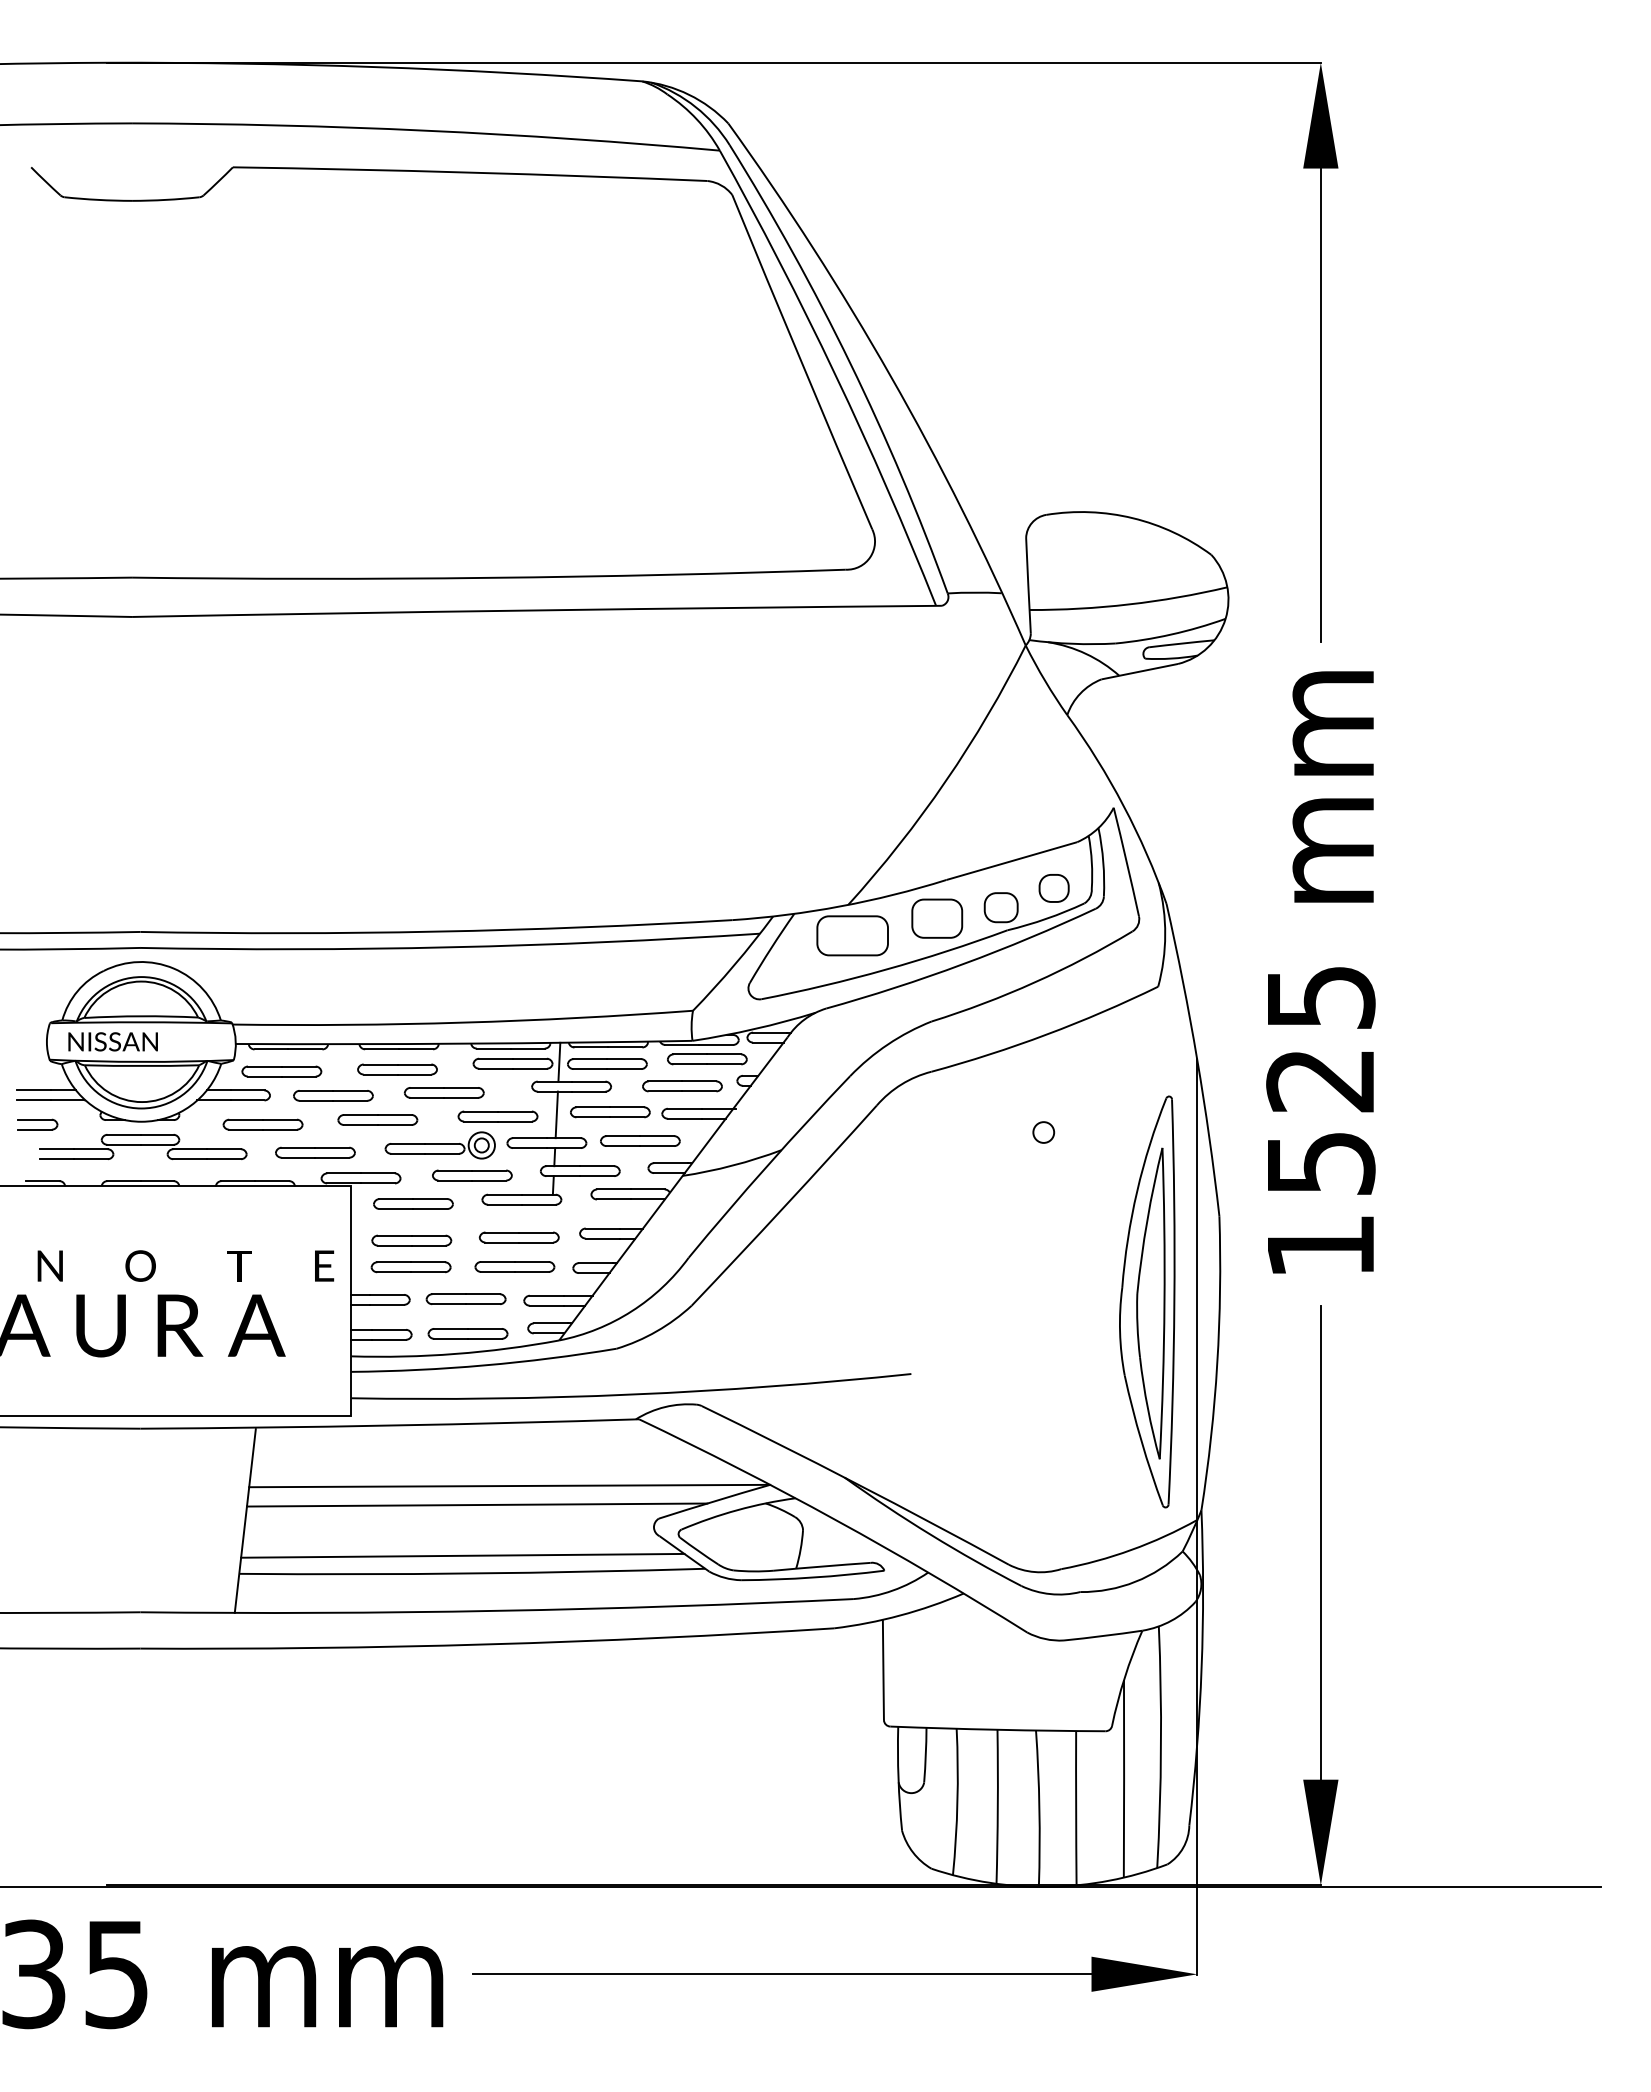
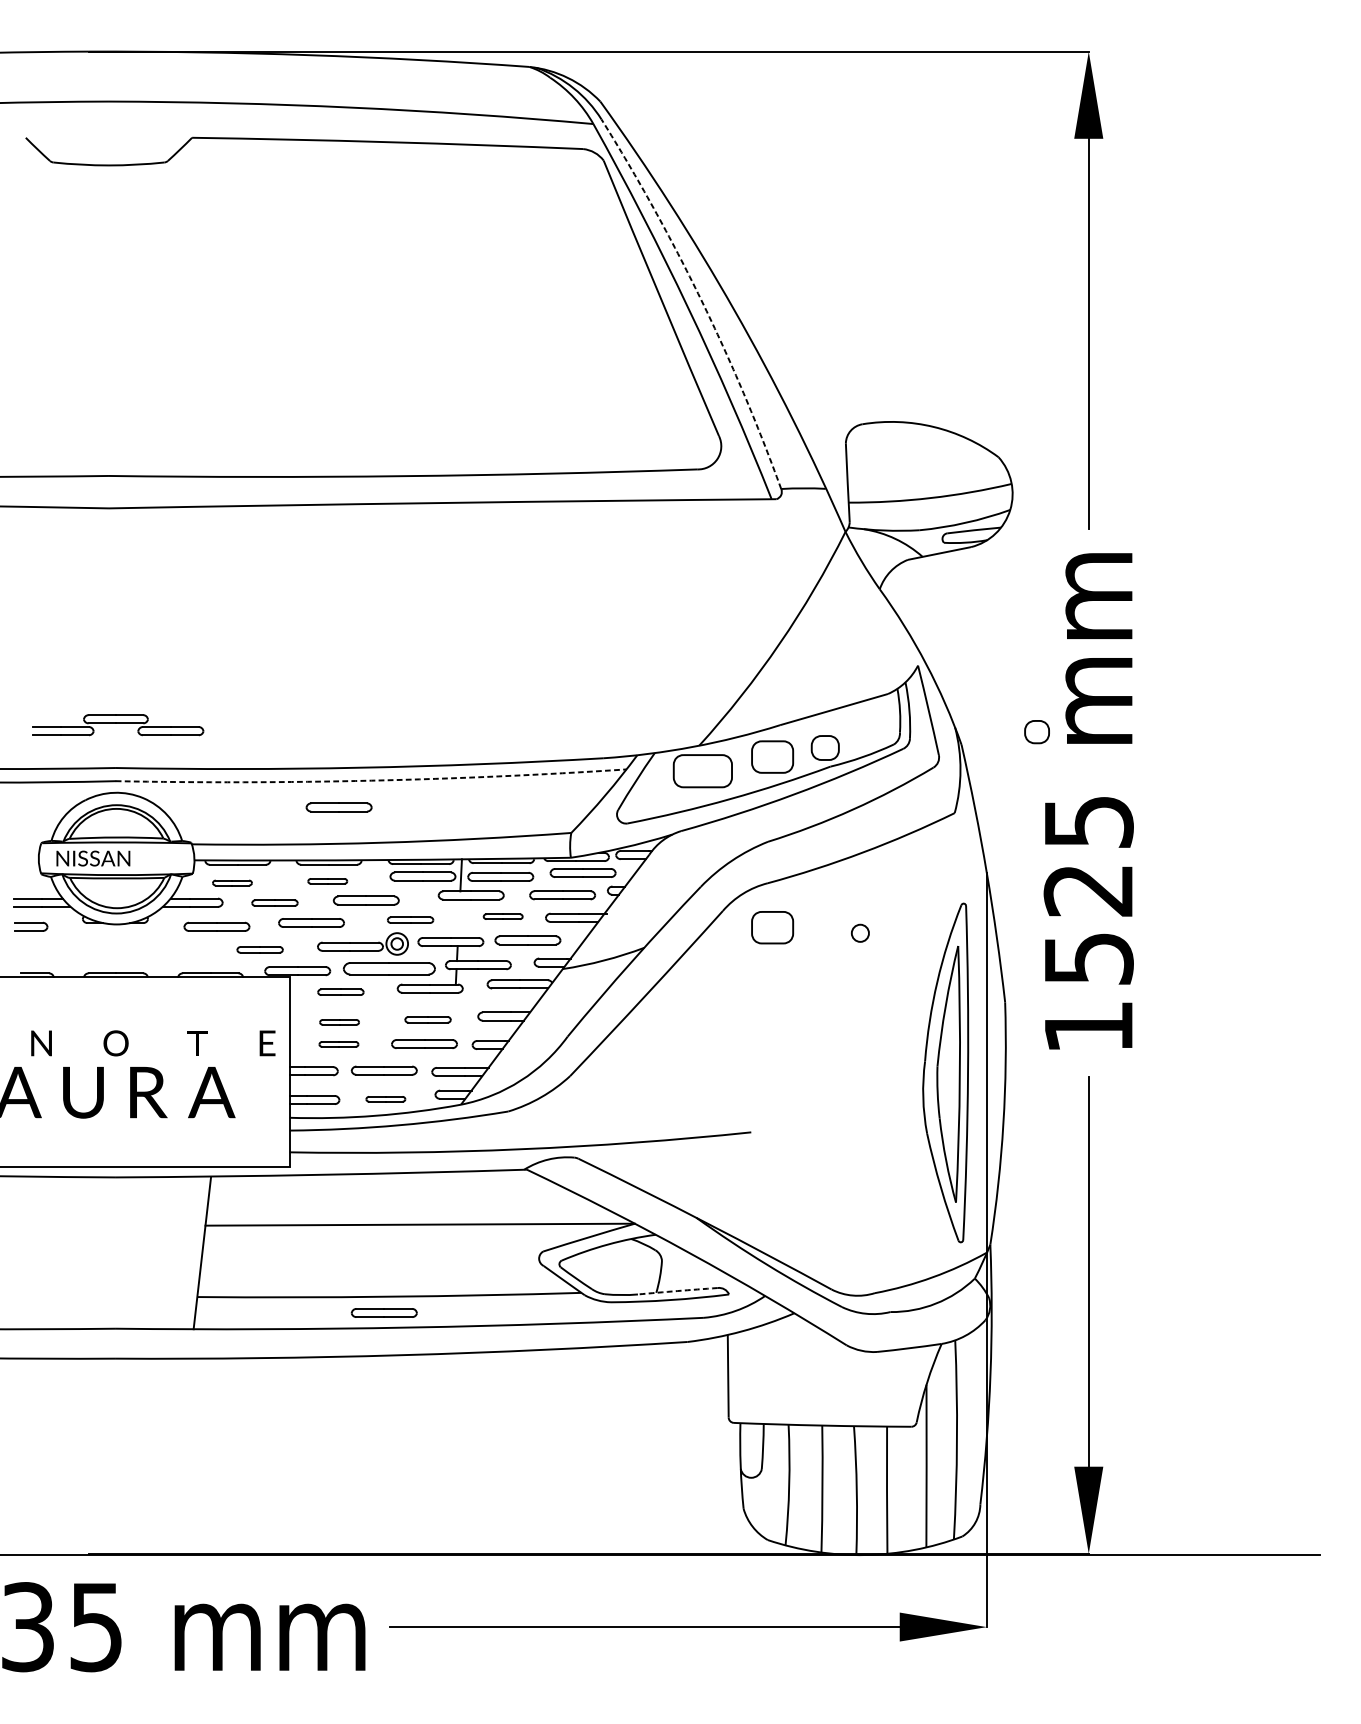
arc: (850, 363) -> (701, 299), solid -> dashed
part: (1053, 888) -> (1036, 732), moved
arc: (450, 947) -> (371, 780), solid -> dashed
part: (411, 979) -> (339, 807), added
part: (397, 1069) -> (327, 881), size x0.6
part: (281, 1071) -> (232, 883), size x0.6
part: (333, 1095) -> (274, 902), size x0.7
part: (610, 1112) -> (503, 916), size x0.6
line: (556, 1114) -> (458, 918), removed
part: (497, 1116) -> (410, 920), size x0.7
part: (937, 1125) -> (772, 927), added
part: (143, 1147) -> (118, 725), moved
part: (315, 1152) -> (260, 949), size x0.7
part: (472, 1175) -> (389, 968), size x1.4
part: (413, 1203) -> (340, 991), size x0.7
part: (518, 1237) -> (427, 1019), size x0.7
part: (411, 1240) -> (339, 1022), size x0.6
part: (410, 1267) -> (338, 1044), size x0.6
part: (467, 1333) -> (385, 1098), size x0.6
line: (476, 1504) -> (392, 1239), removed
line: (462, 1555) -> (381, 1281), removed
arc: (822, 1566) -> (678, 1290), solid -> dashed
part: (465, 1593) -> (383, 1313), added

